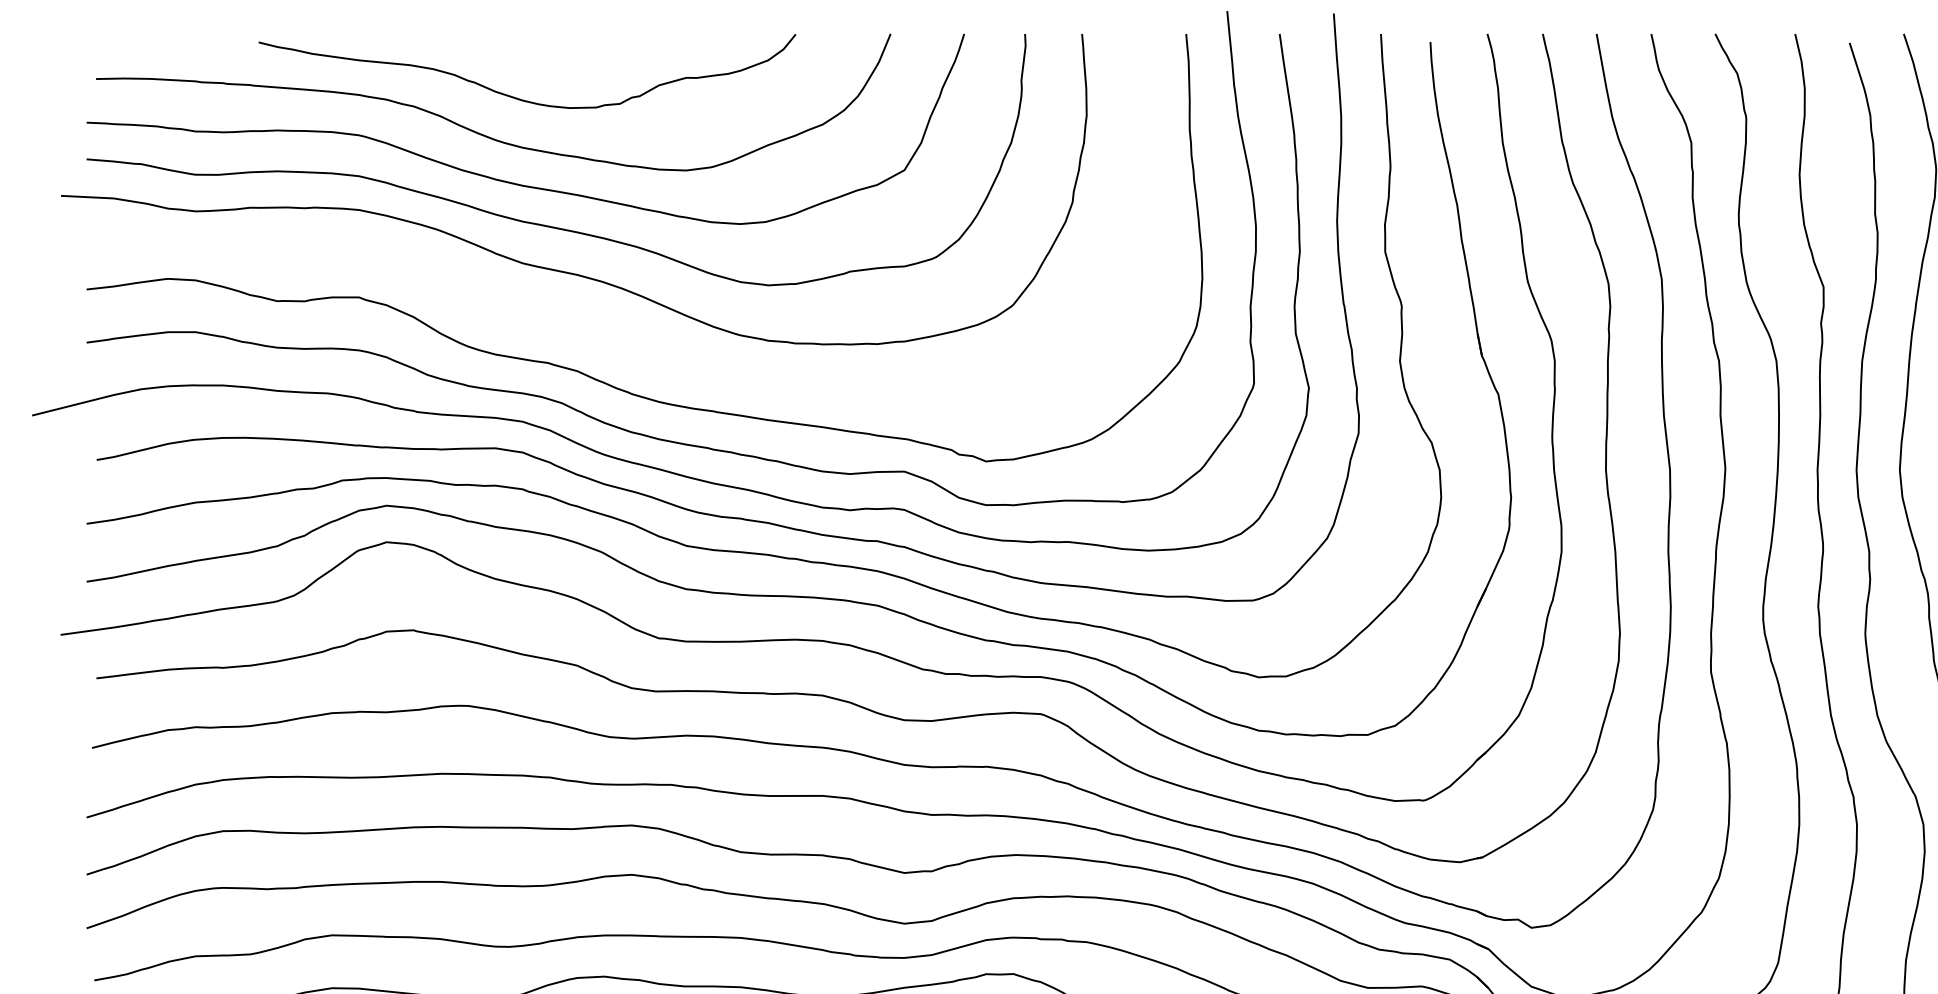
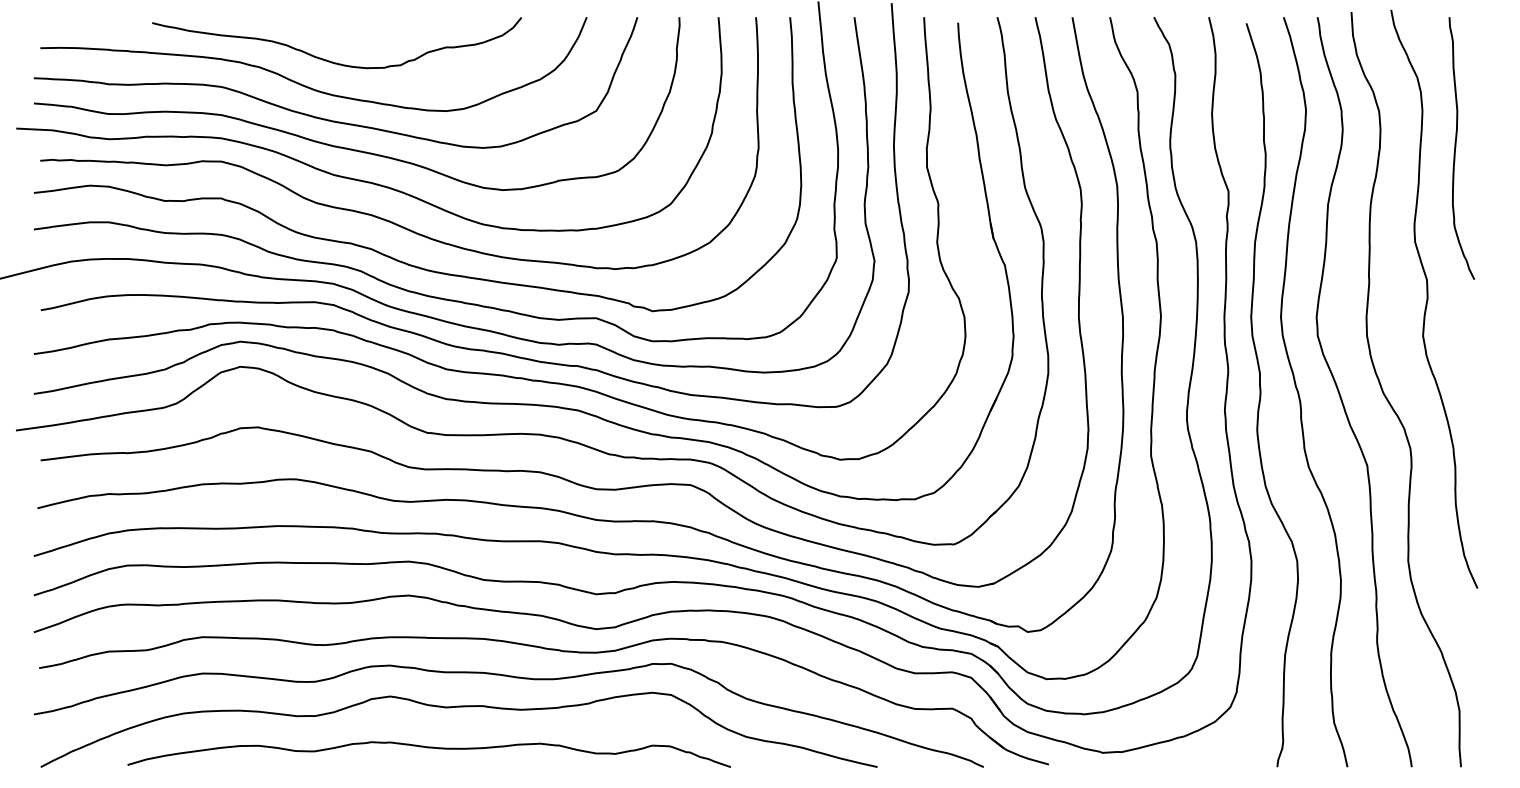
curve: (580, 320) -> (373, 214), added

